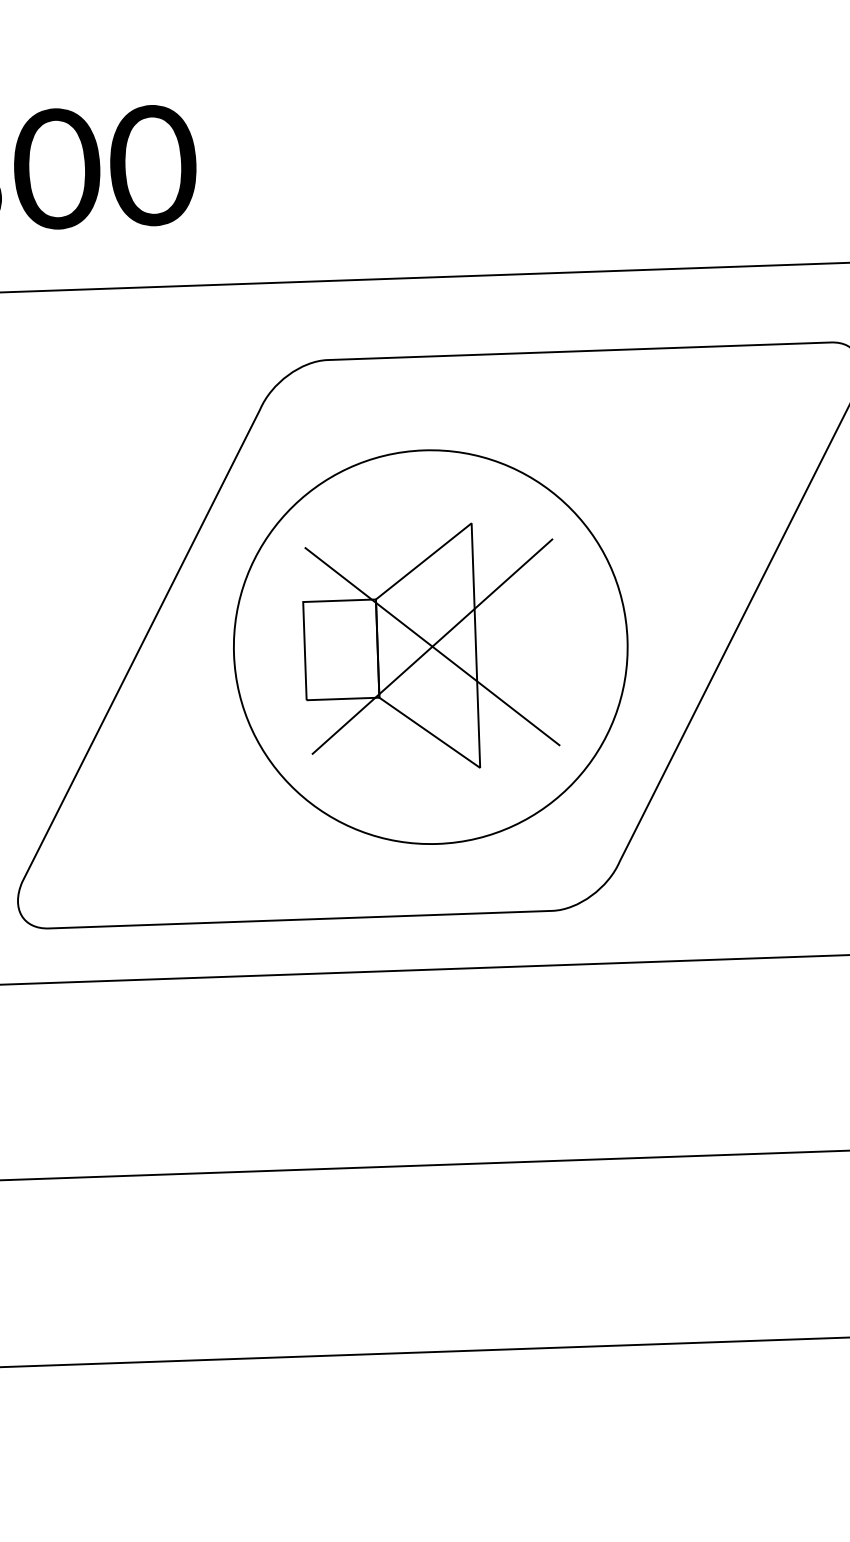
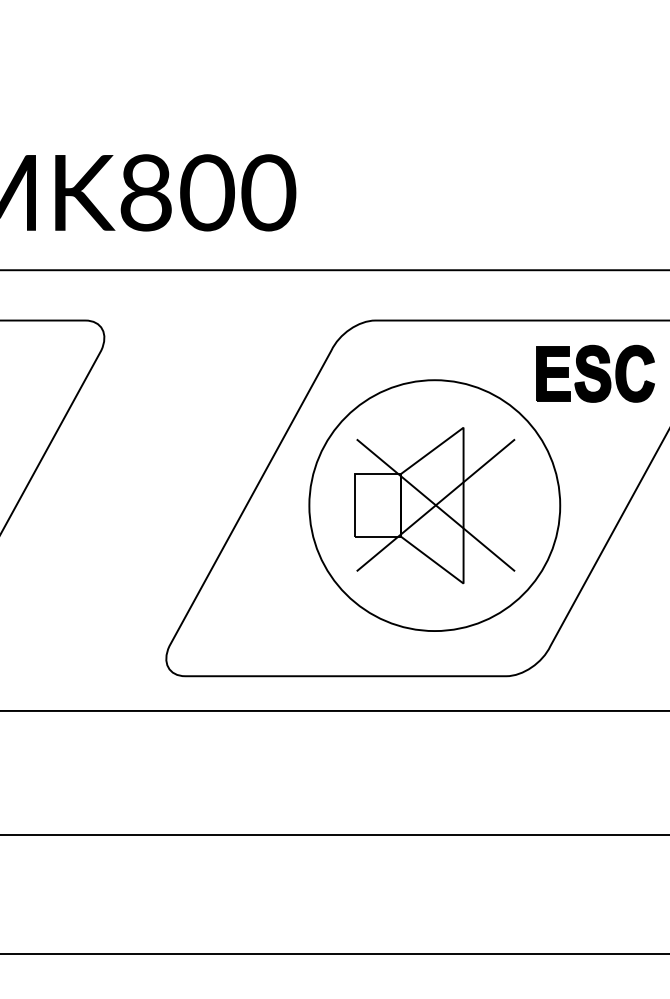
part: (675, 431) -> (595, 373), added

